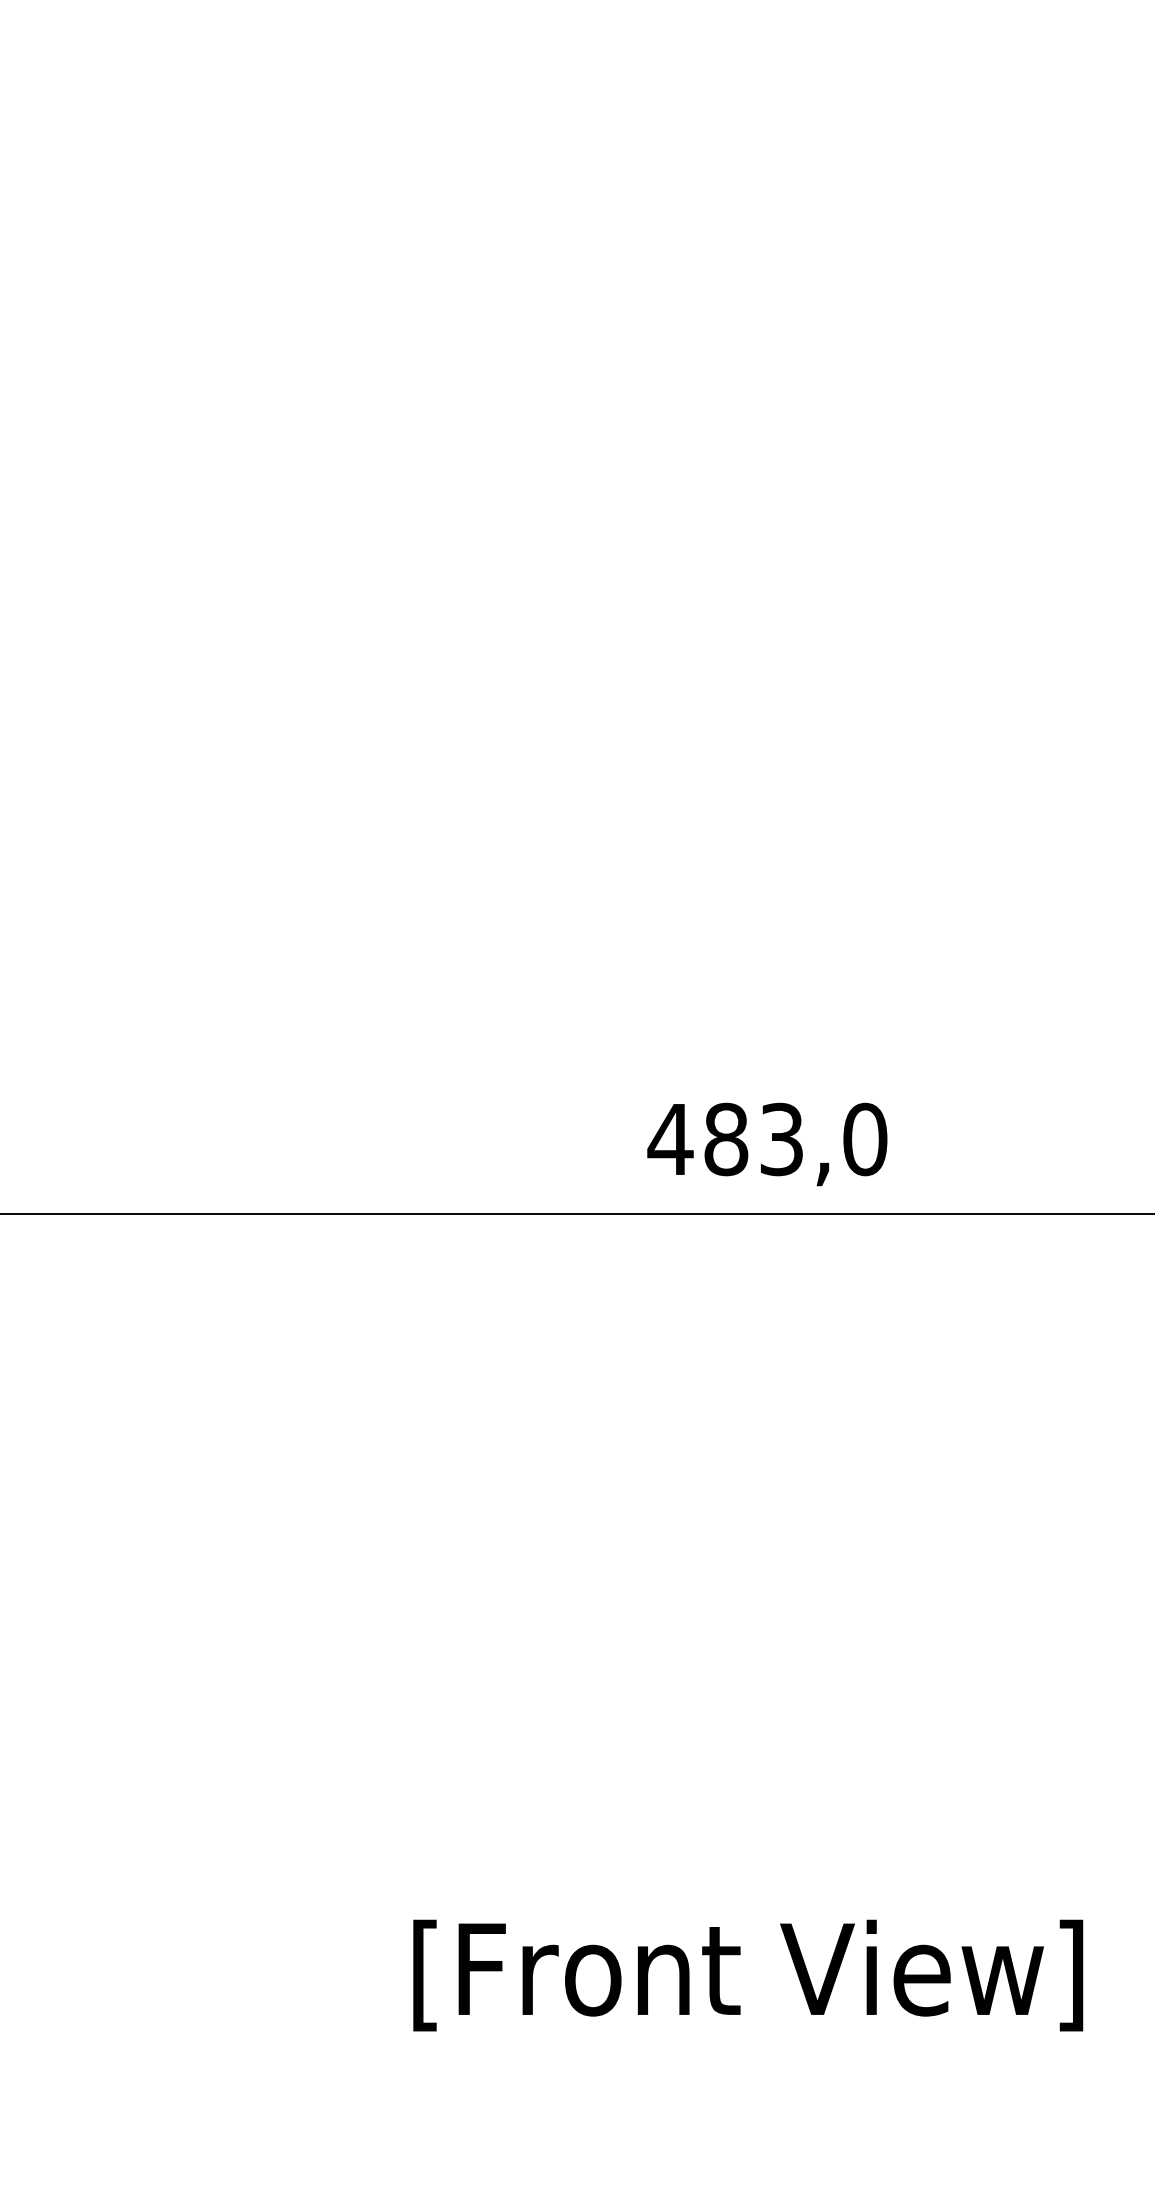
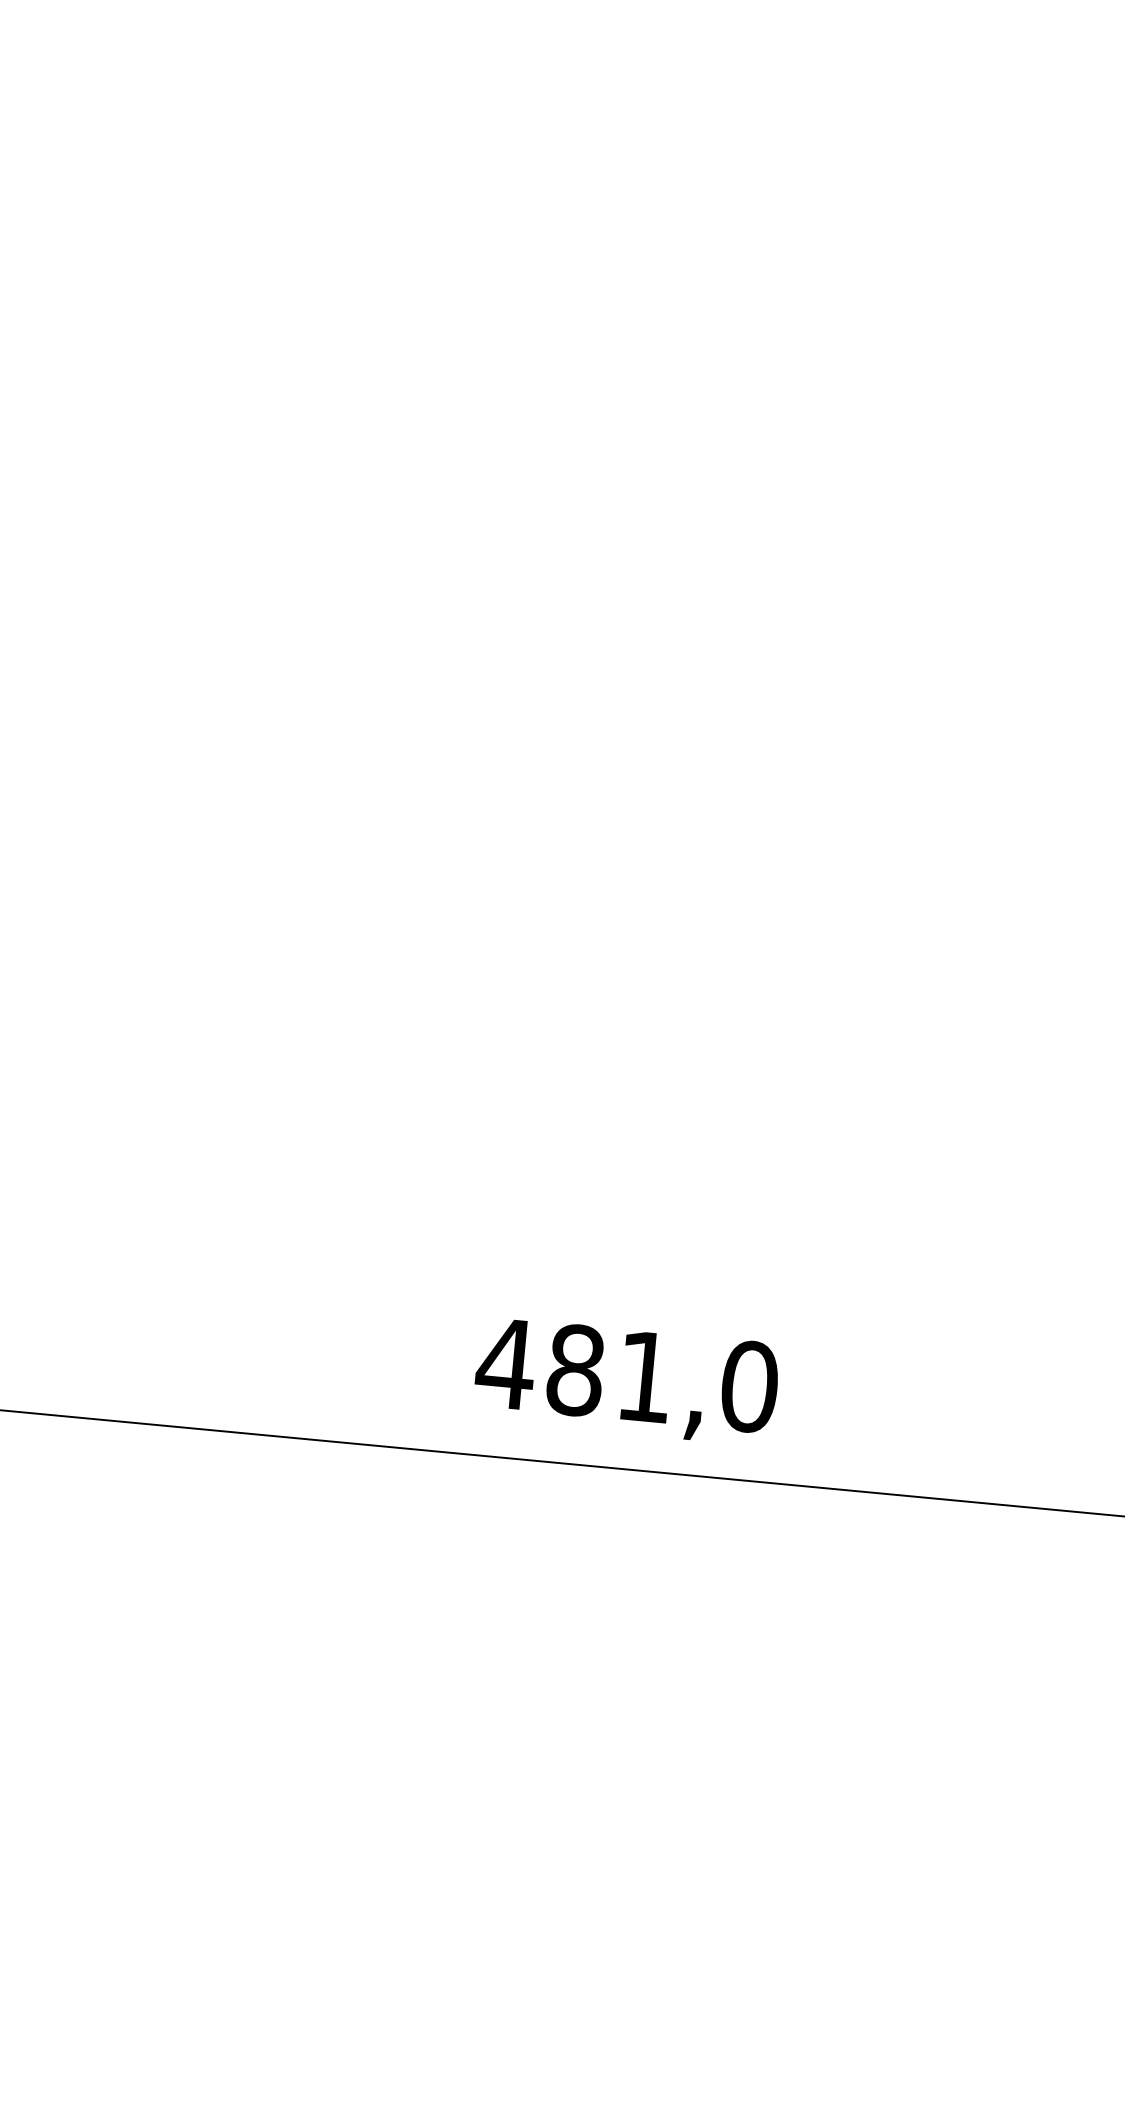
text: (781, 1139) -> (644, 1376), 483,0 -> 481,0

